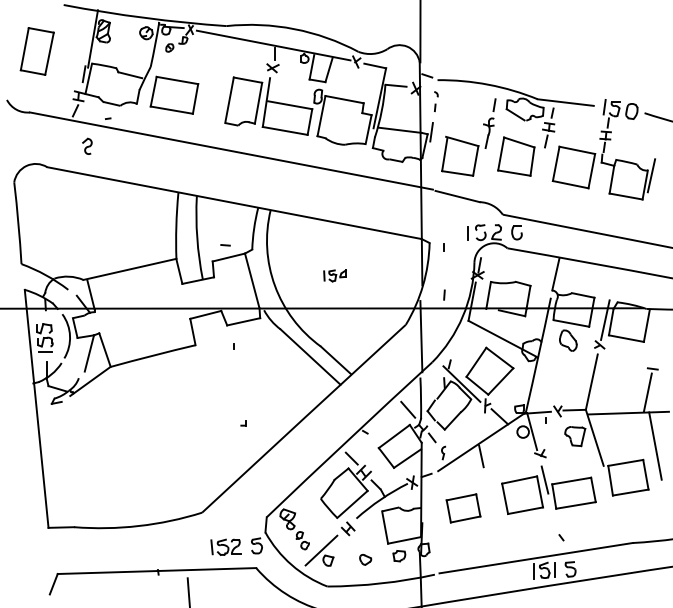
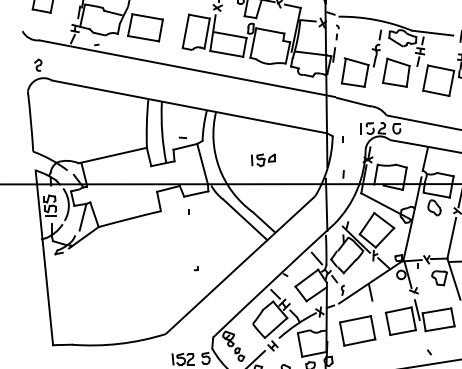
part: (87, 145) -> (38, 64), moved
part: (334, 275) -> (262, 160), size x1.43
part: (463, 508) -> (357, 330), size x1.43

